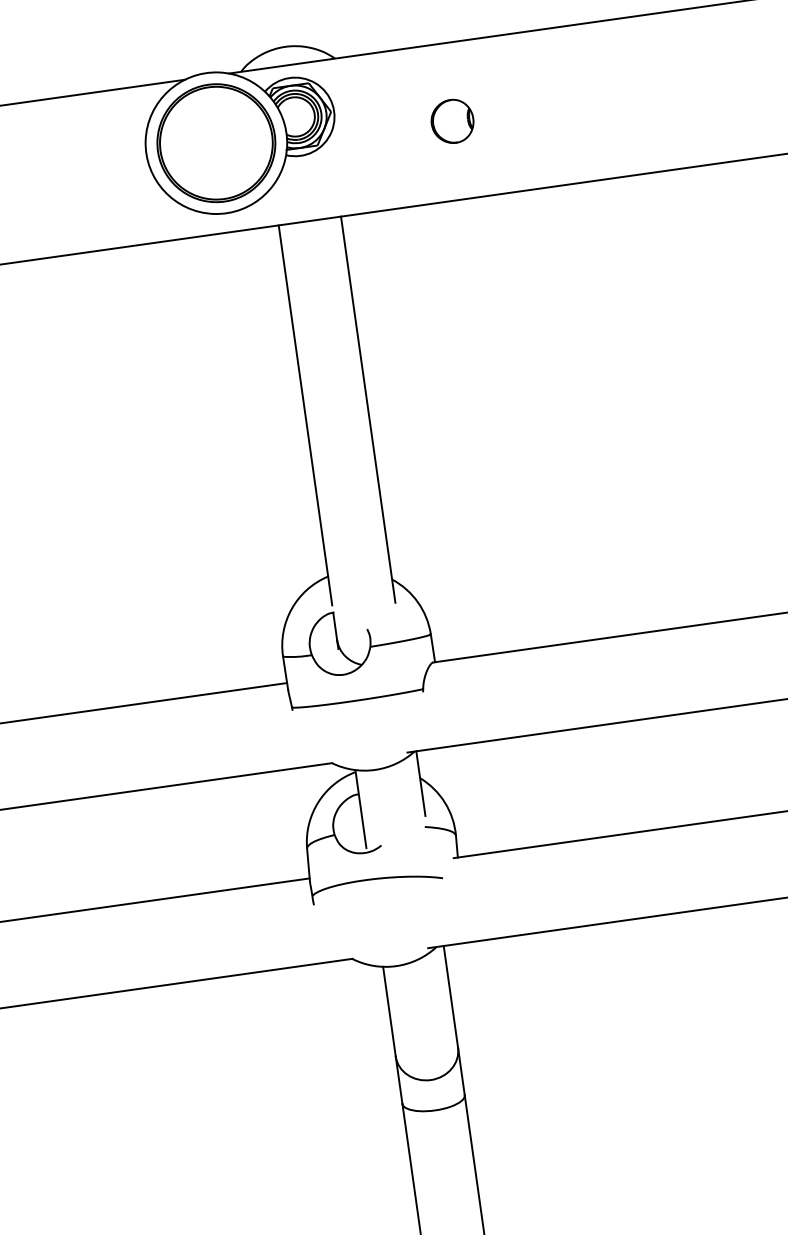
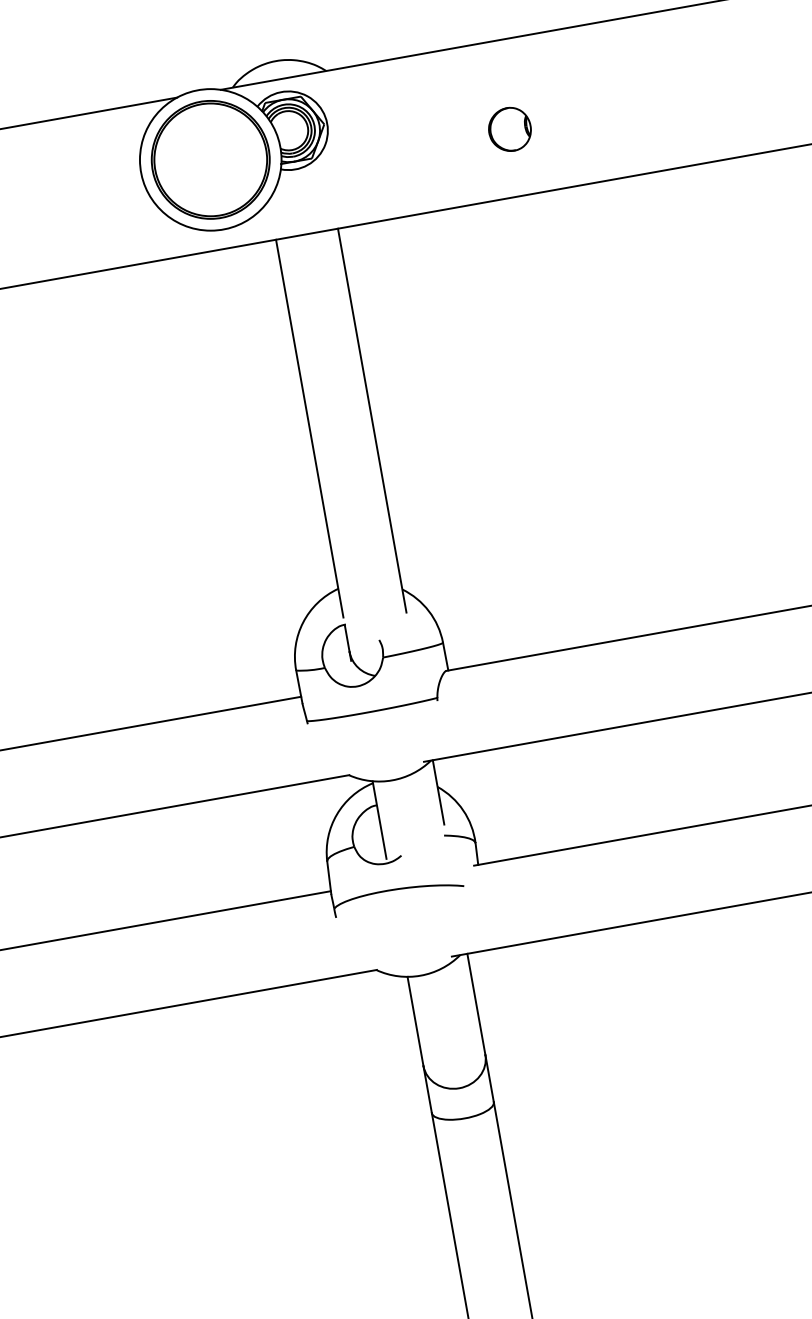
part: (452, 120) -> (509, 128), moved

